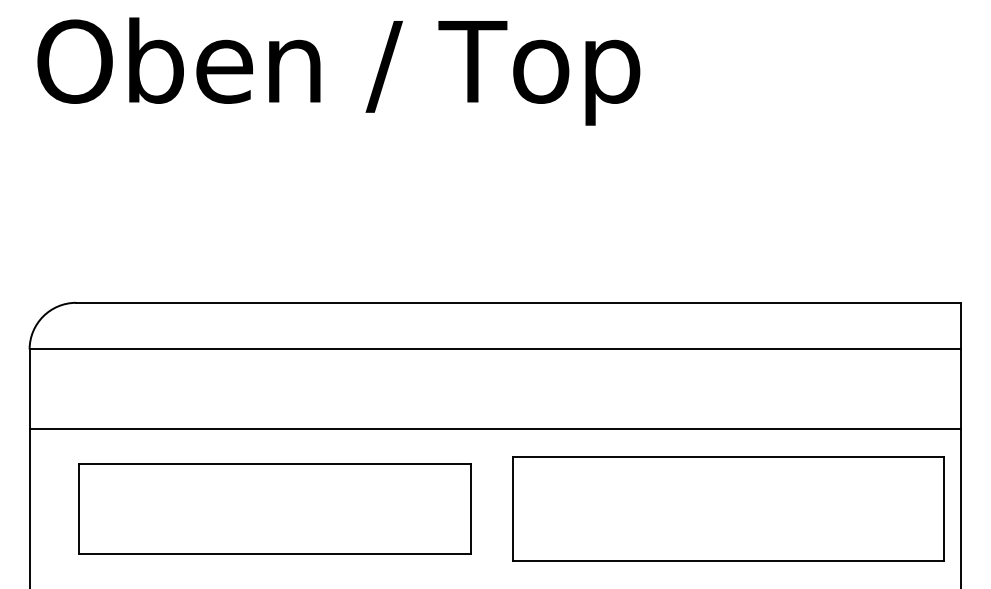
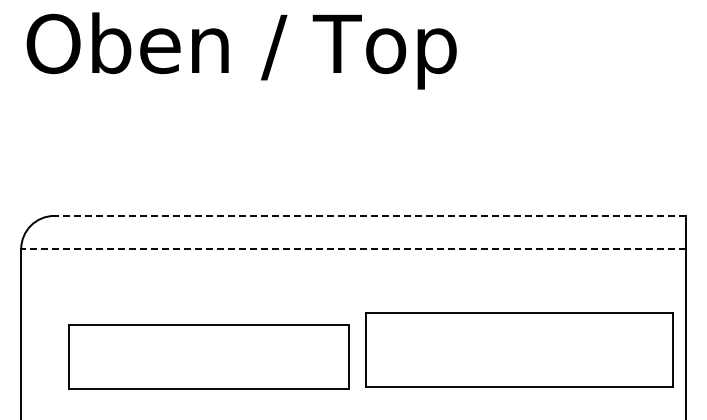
line: (519, 302) -> (370, 215), solid -> dashed
line: (495, 349) -> (353, 249), solid -> dashed
line: (495, 428) -> (353, 305), removed
part: (273, 508) -> (208, 356), moved
part: (728, 508) -> (519, 349), moved

